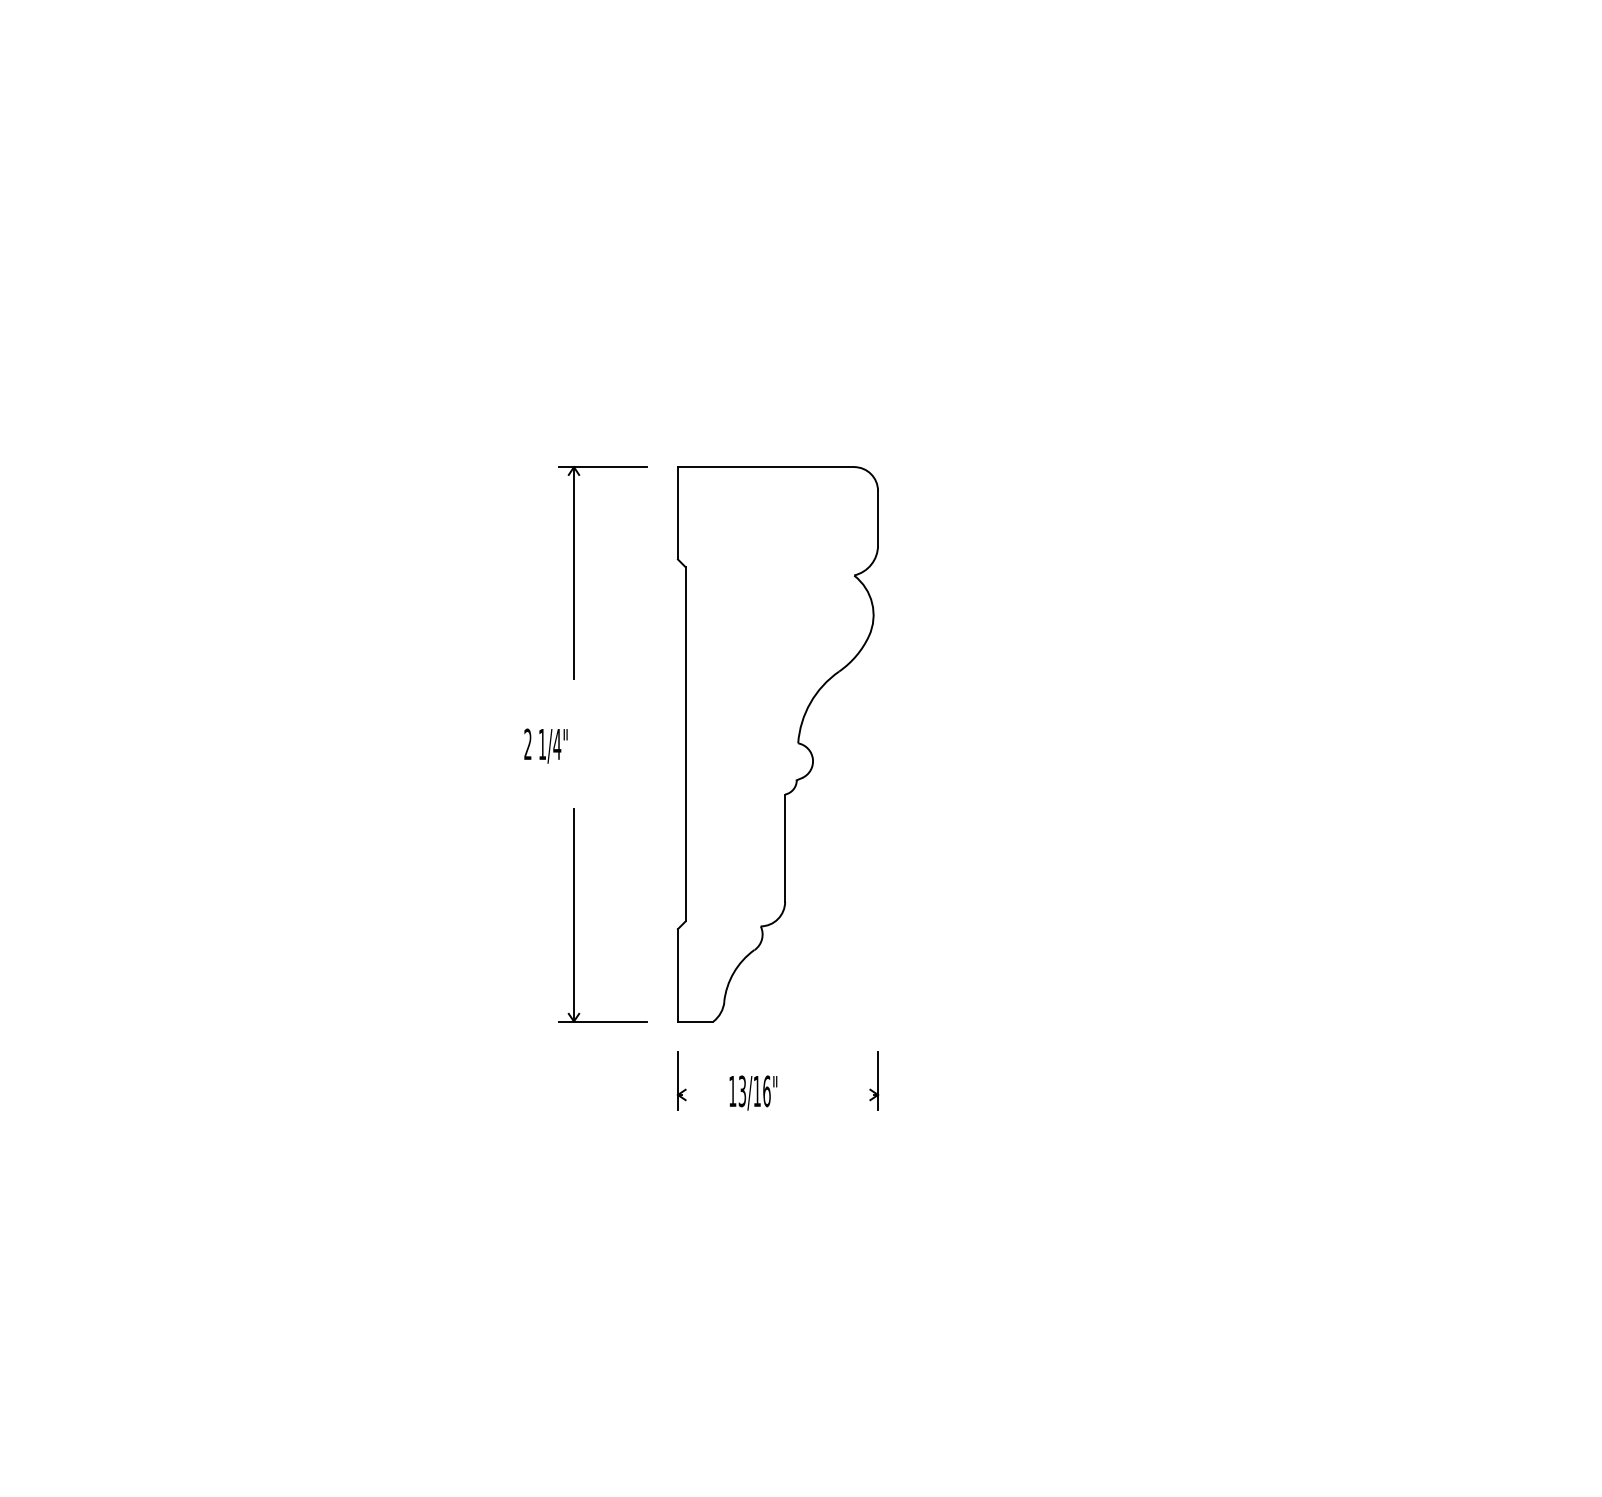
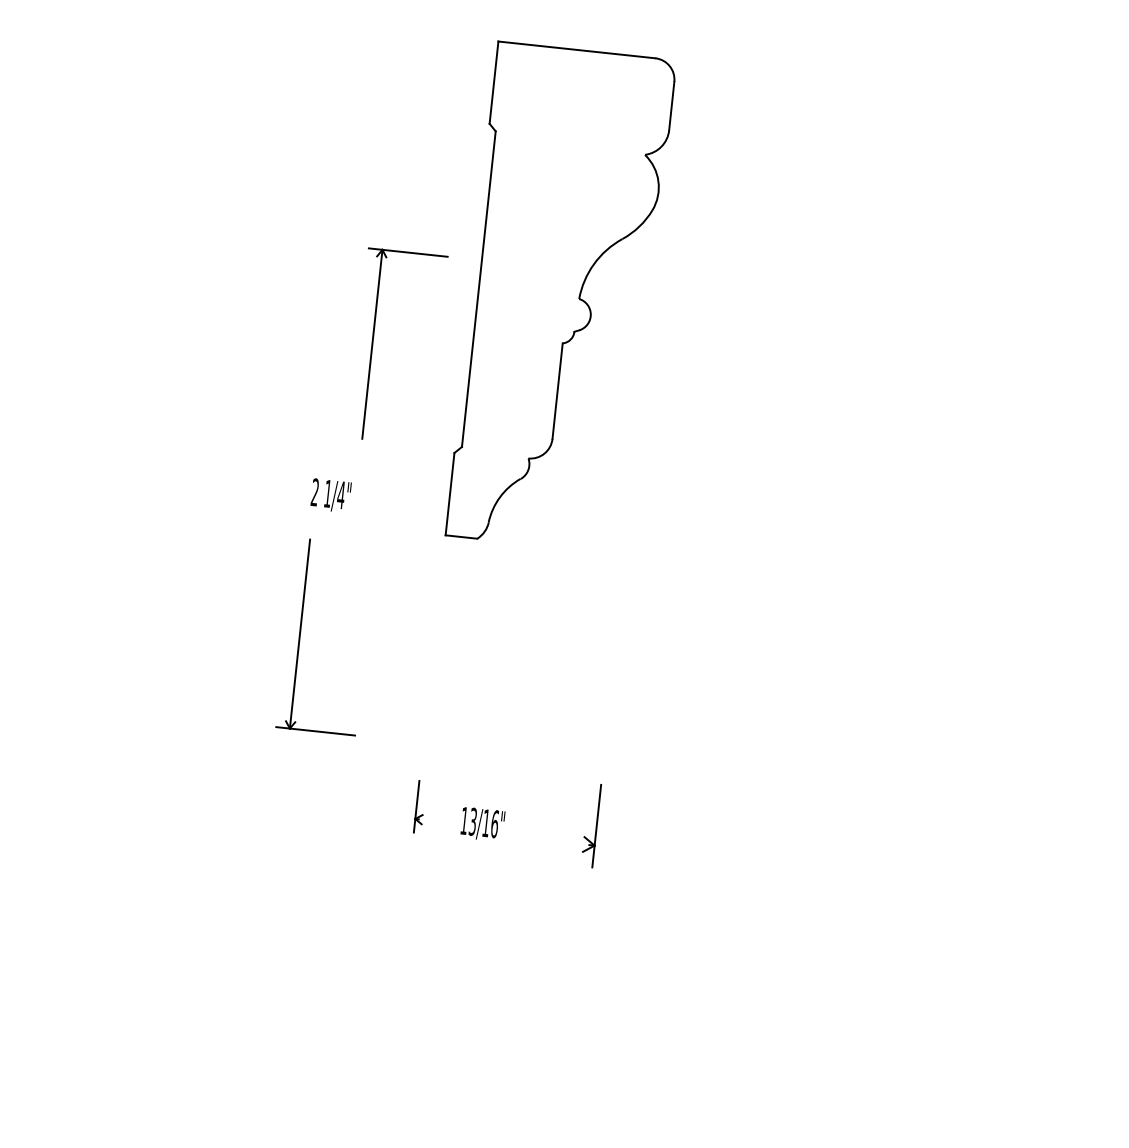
part: (777, 744) -> (560, 298), moved
part: (574, 915) -> (300, 634), moved
part: (874, 1080) -> (591, 824), size x1.6

